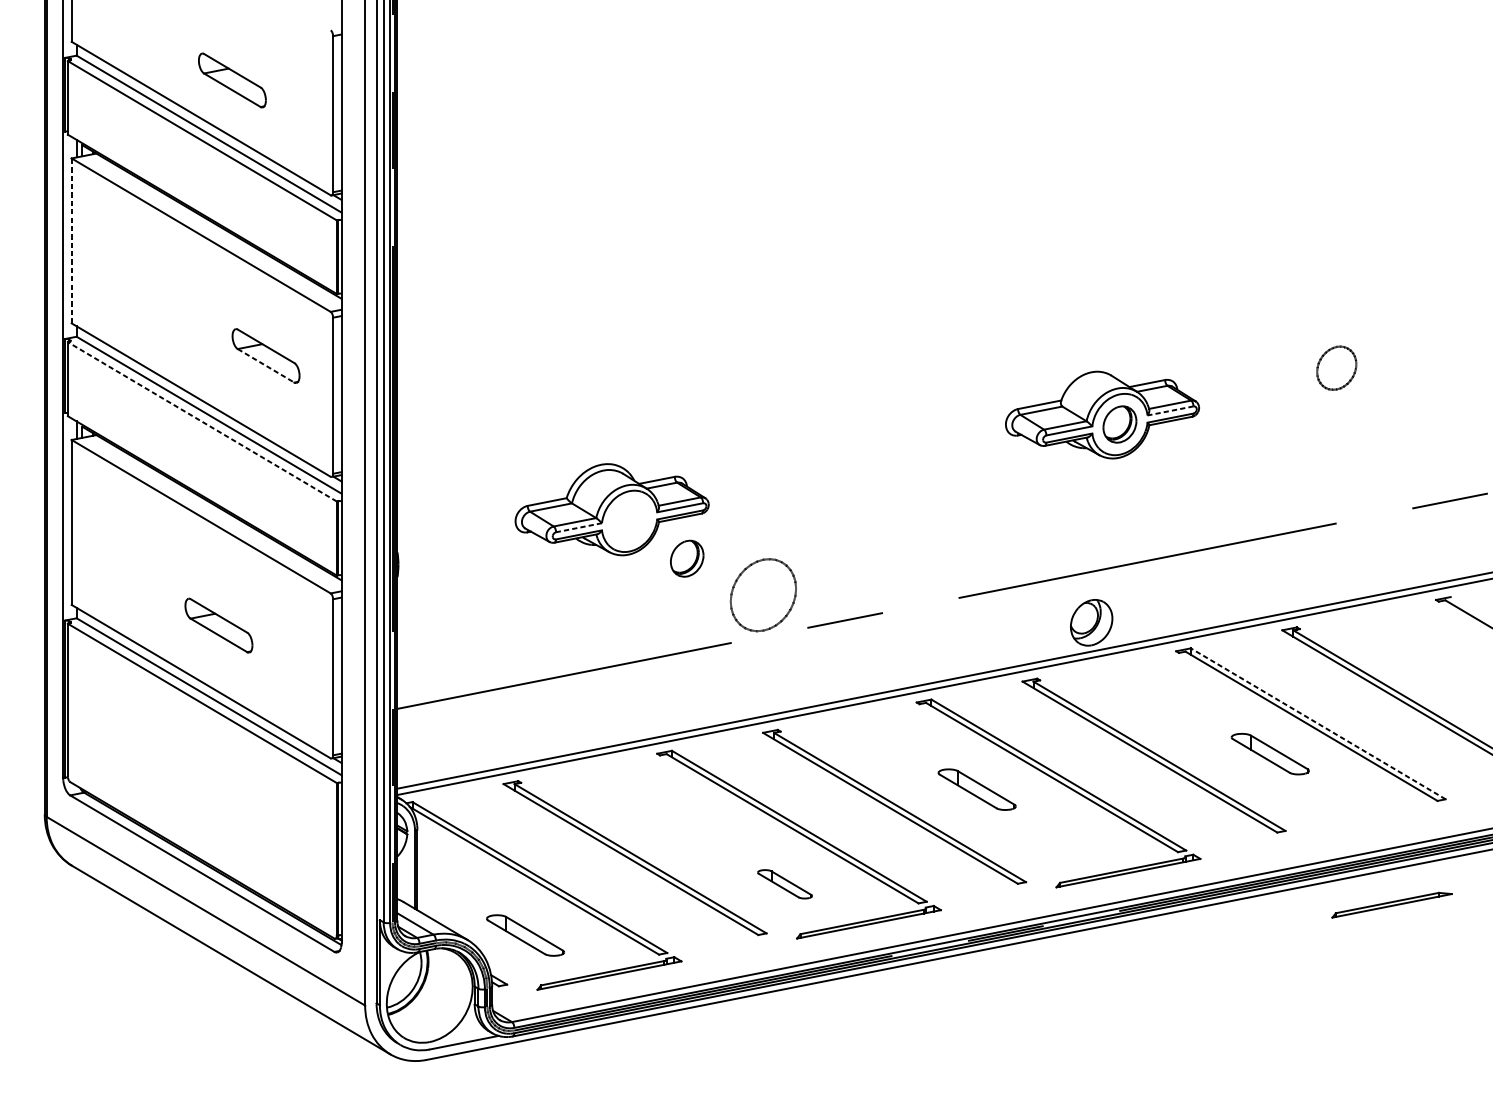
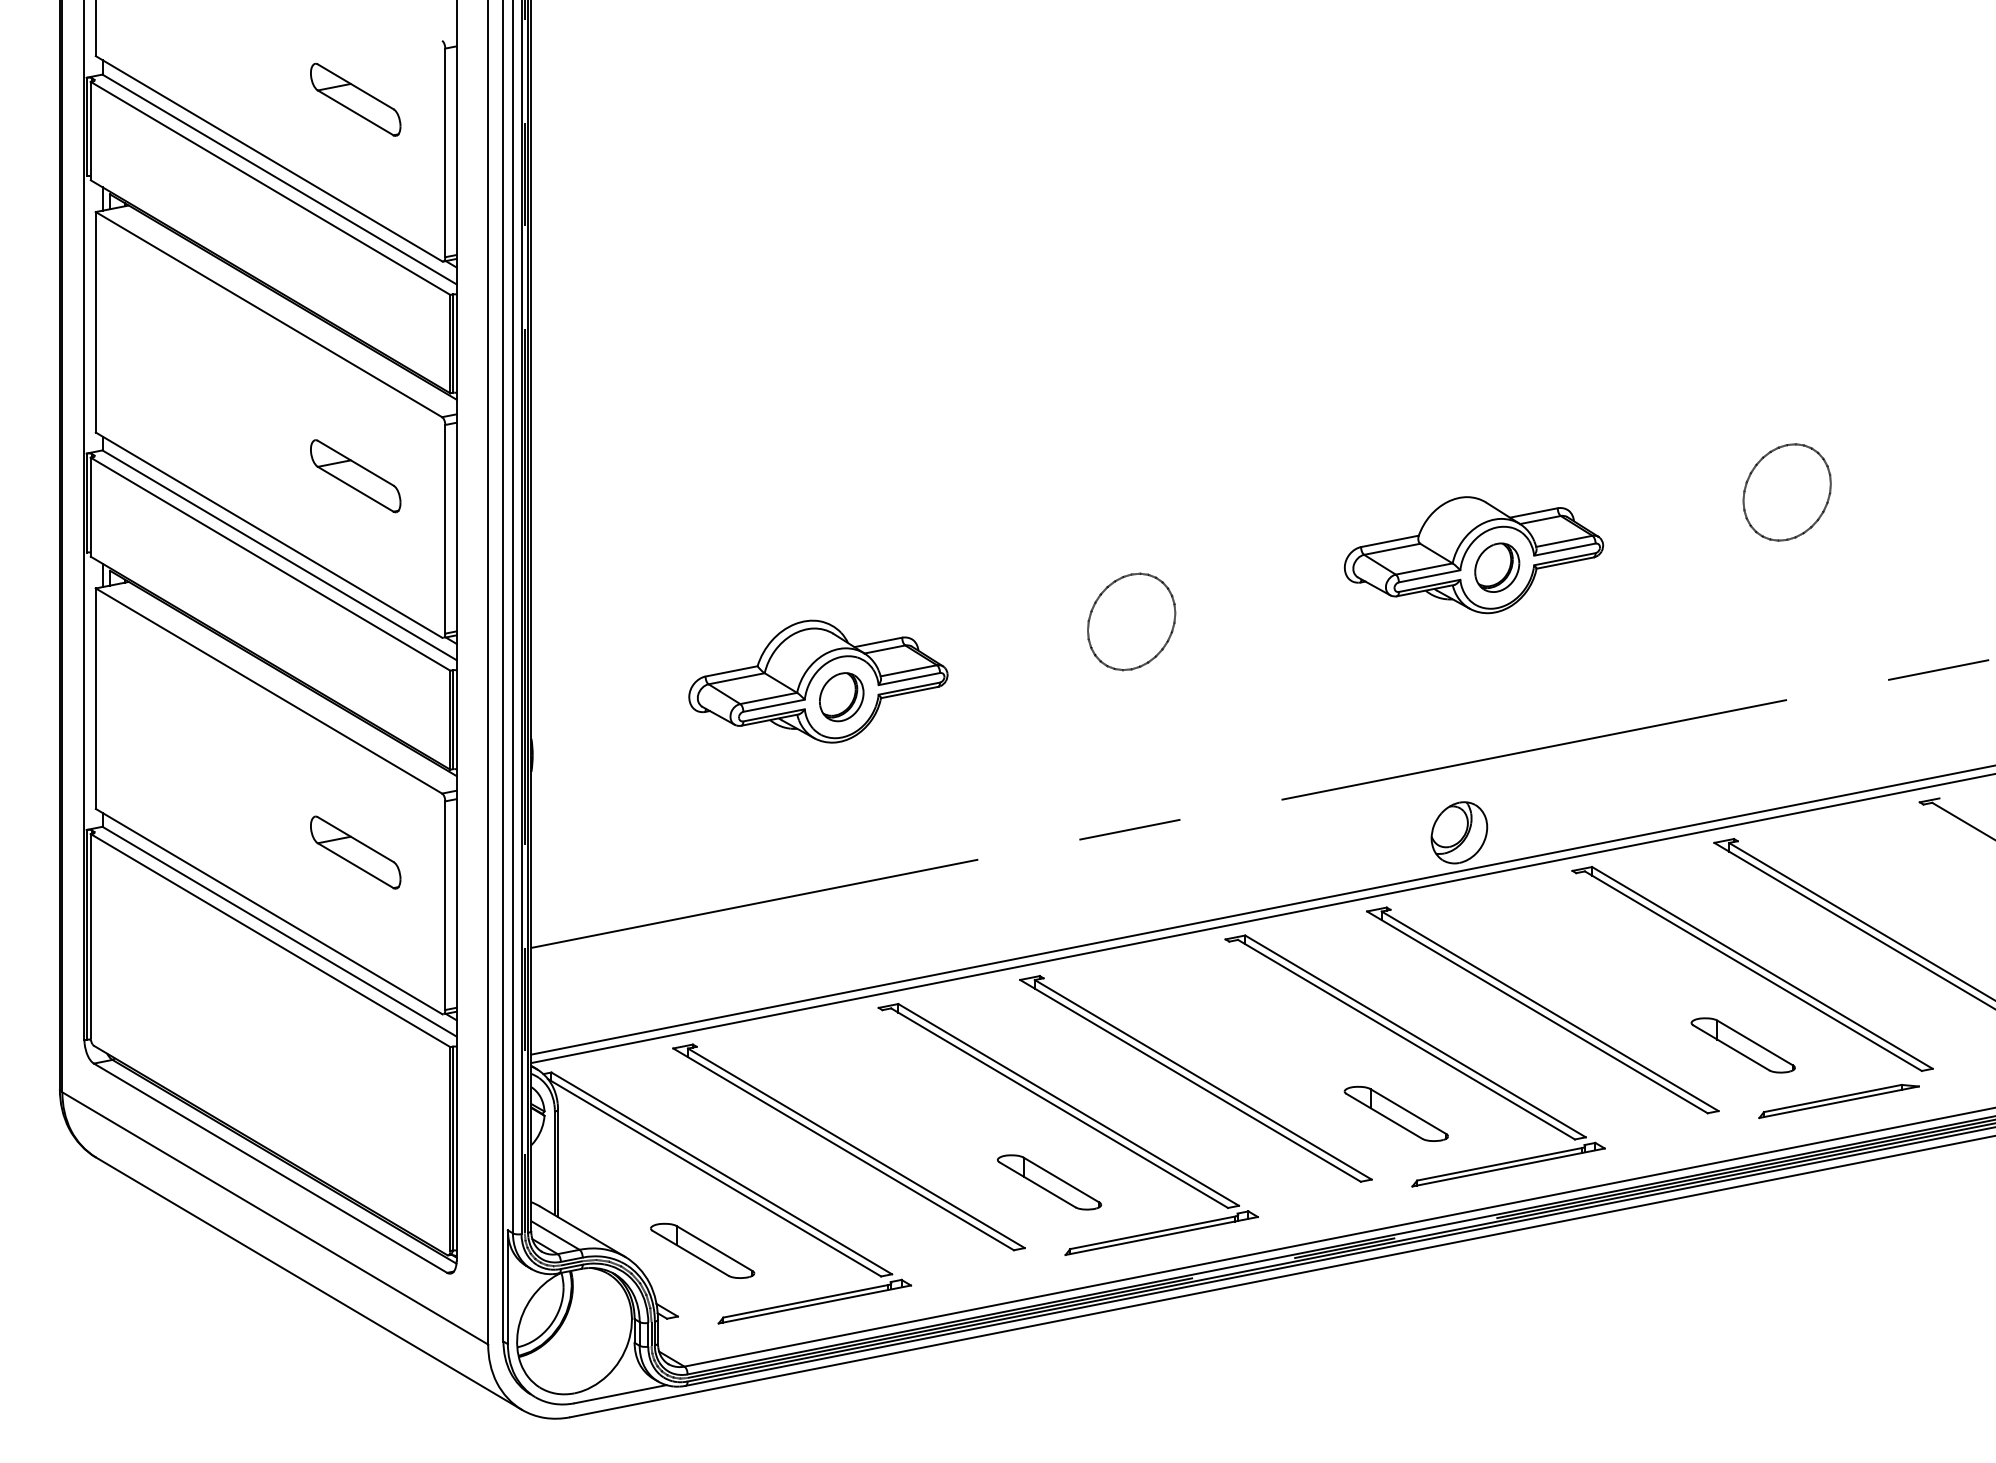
part: (232, 80) -> (355, 99), moved
line: (71, 240) -> (95, 321), dashed -> solid
line: (265, 365) -> (355, 489), dashed -> solid
part: (1336, 368) -> (1786, 492), size x1.67
line: (1170, 410) -> (1564, 549), dashed -> solid
line: (202, 422) -> (270, 564), dashed -> solid
line: (578, 527) -> (773, 705), dashed -> solid
part: (687, 558) -> (841, 697), moved
part: (763, 594) -> (1131, 621), moved
part: (218, 625) -> (355, 852), moved
line: (1318, 723) -> (1762, 967), dashed -> solid
part: (1269, 754) -> (1742, 1045), moved
part: (976, 789) -> (1395, 1113), moved
part: (785, 884) -> (1049, 1182), size x1.43
part: (1391, 905) -> (1838, 1101), moved

